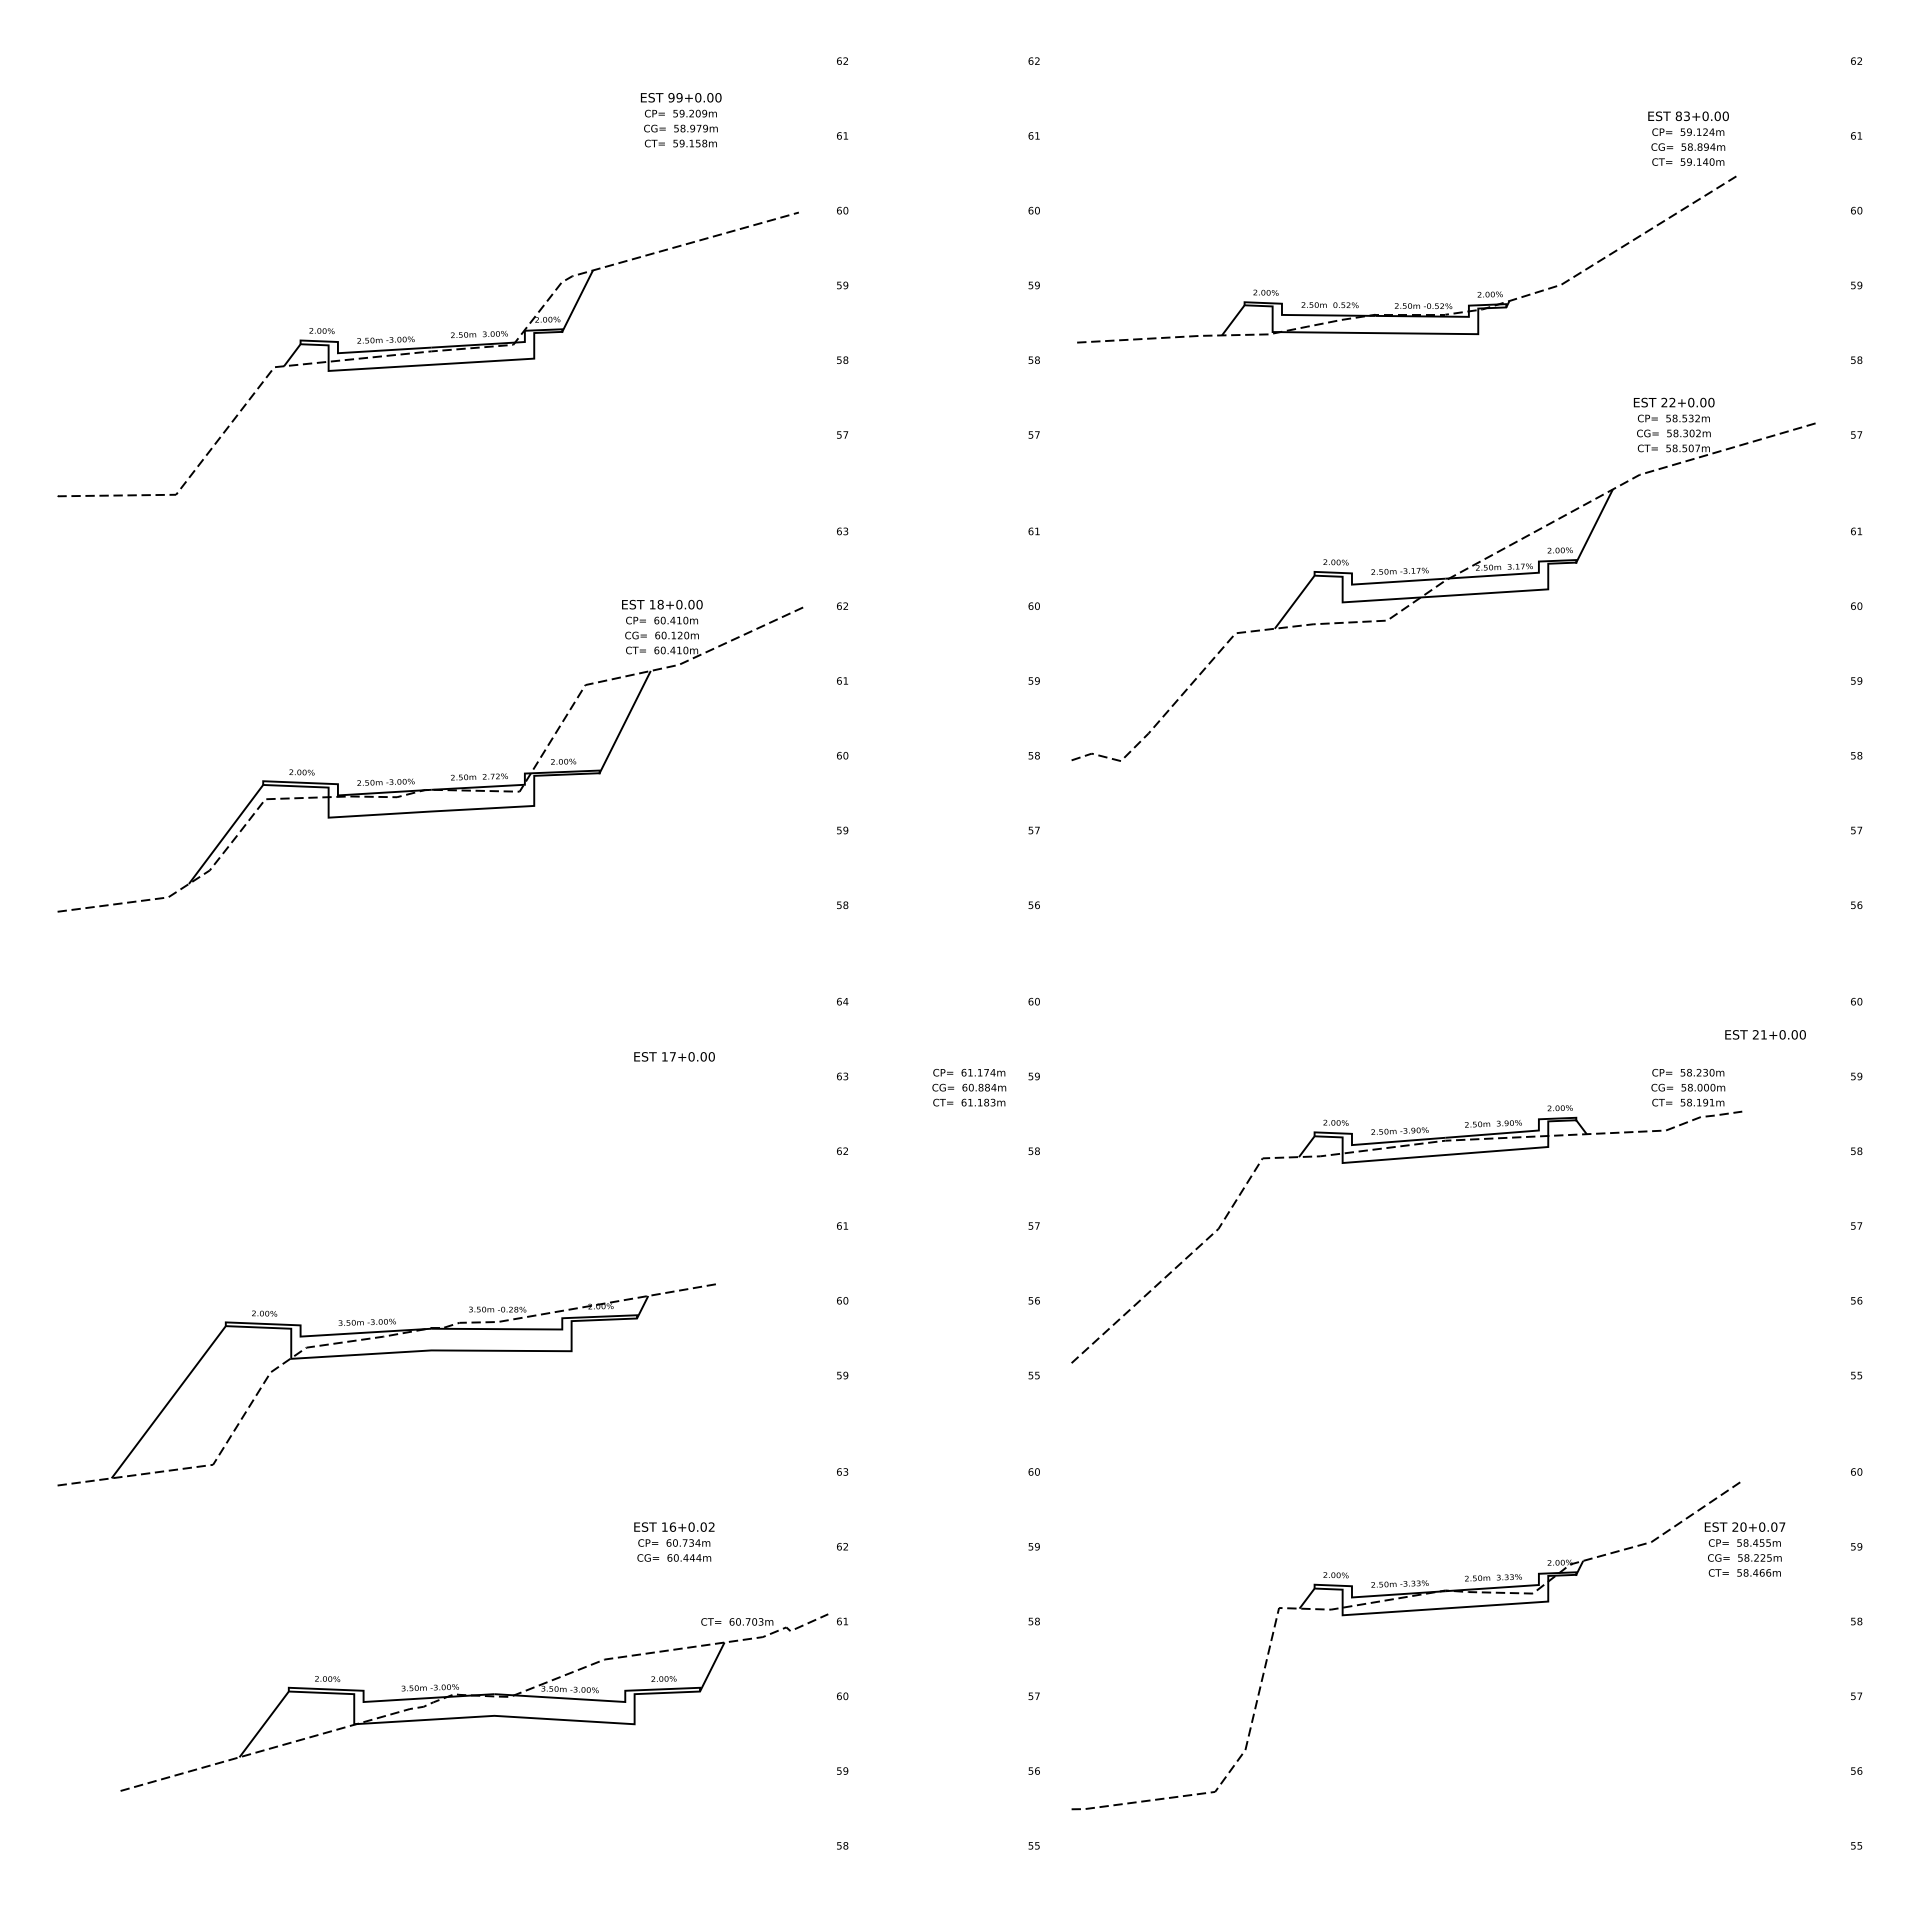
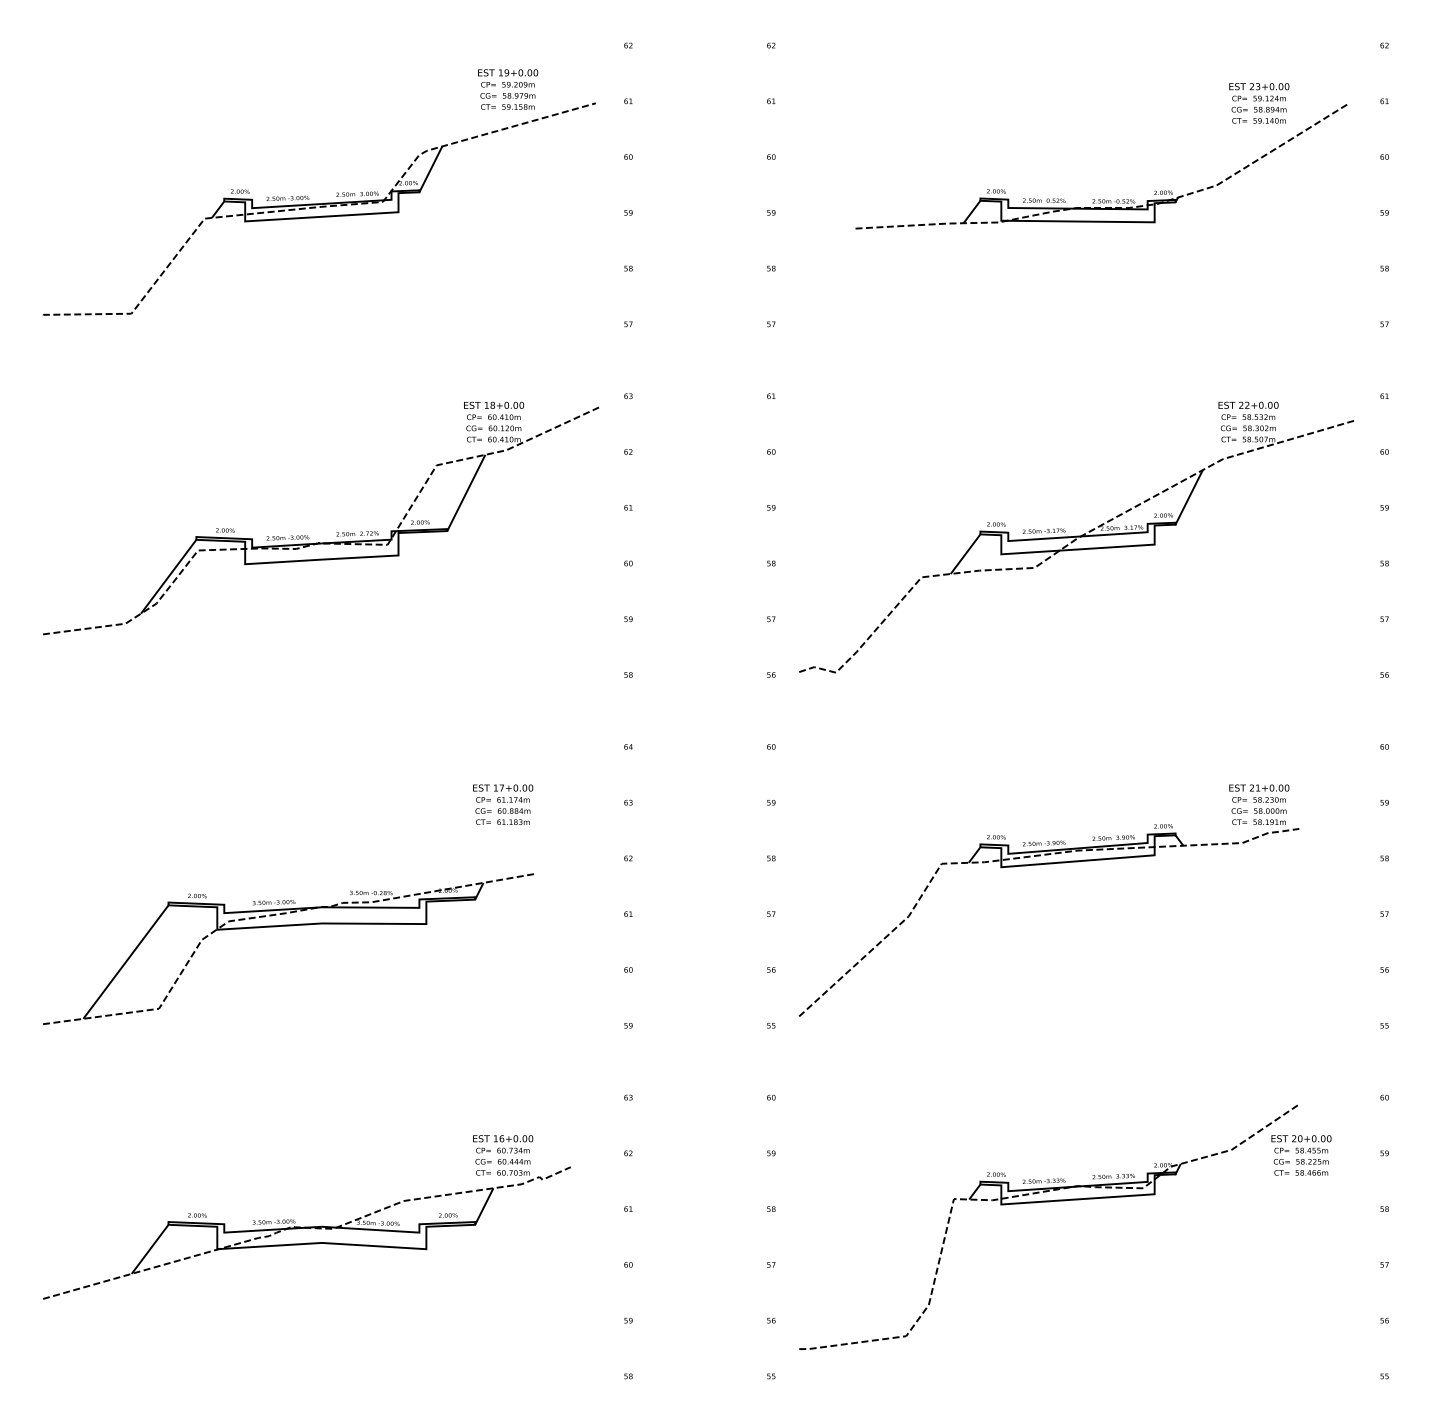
text: (671, 97) -> (500, 72), 99+0.00 -> 19+0.00
text: (1678, 115) -> (1251, 86), 83+0.00 -> 23+0.00
part: (1406, 303) -> (1101, 199), moved
part: (427, 354) -> (318, 209), moved
part: (1443, 579) -> (1076, 537), moved
part: (451, 775) -> (336, 532), moved
text: (1765, 1034) -> (1259, 787), moved
text: (969, 1087) -> (503, 810), moved
part: (385, 1354) -> (287, 926), moved
text: (711, 1526) -> (530, 1138), 16+0.02 -> 16+0.00
text: (1782, 1526) -> (1329, 1138), 20+0.07 -> 20+0.00
part: (474, 1702) -> (306, 1232), moved

